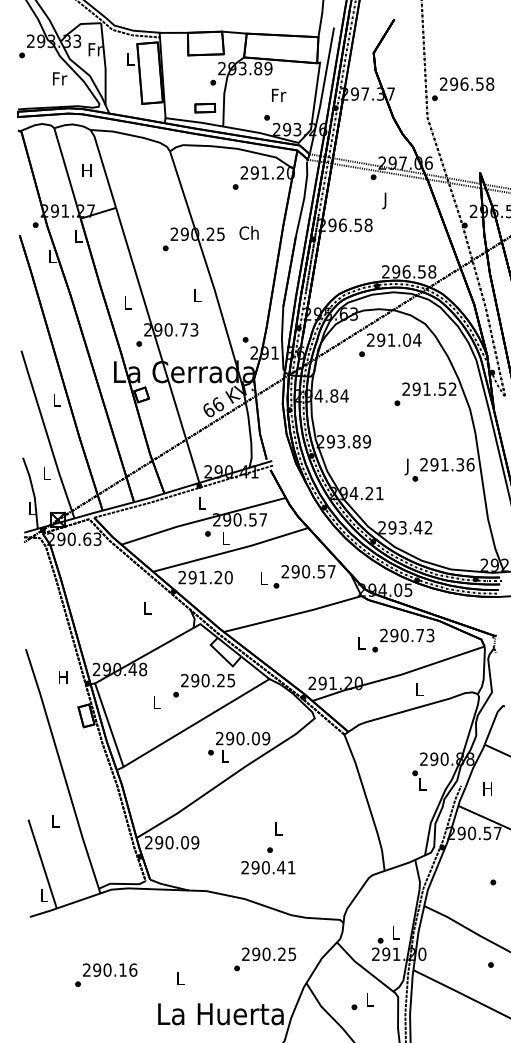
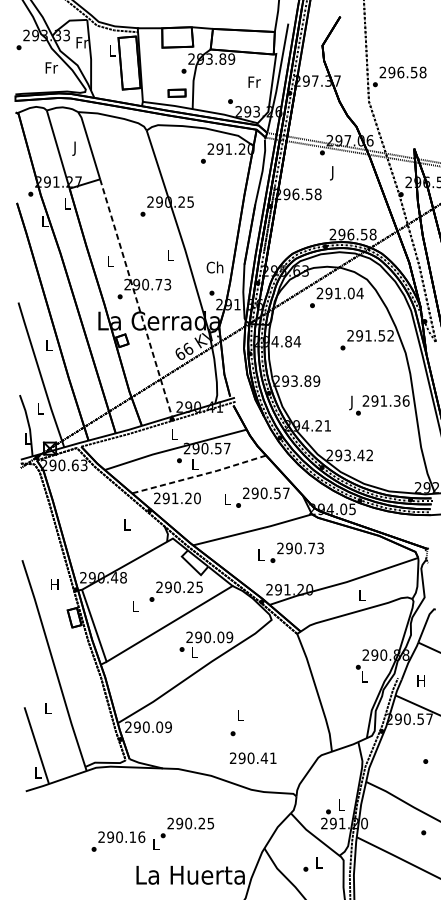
text: (279, 94) -> (255, 81), moved
text: (86, 172) -> (74, 148), H -> J
text: (248, 232) -> (214, 267), moved
line: (157, 345) -> (135, 298), solid -> dashed
line: (231, 551) -> (199, 475), solid -> dashed
text: (396, 640) -> (291, 552), moved
text: (268, 867) -> (253, 758), moved
text: (265, 959) -> (187, 828), moved
text: (106, 974) -> (118, 840), moved

